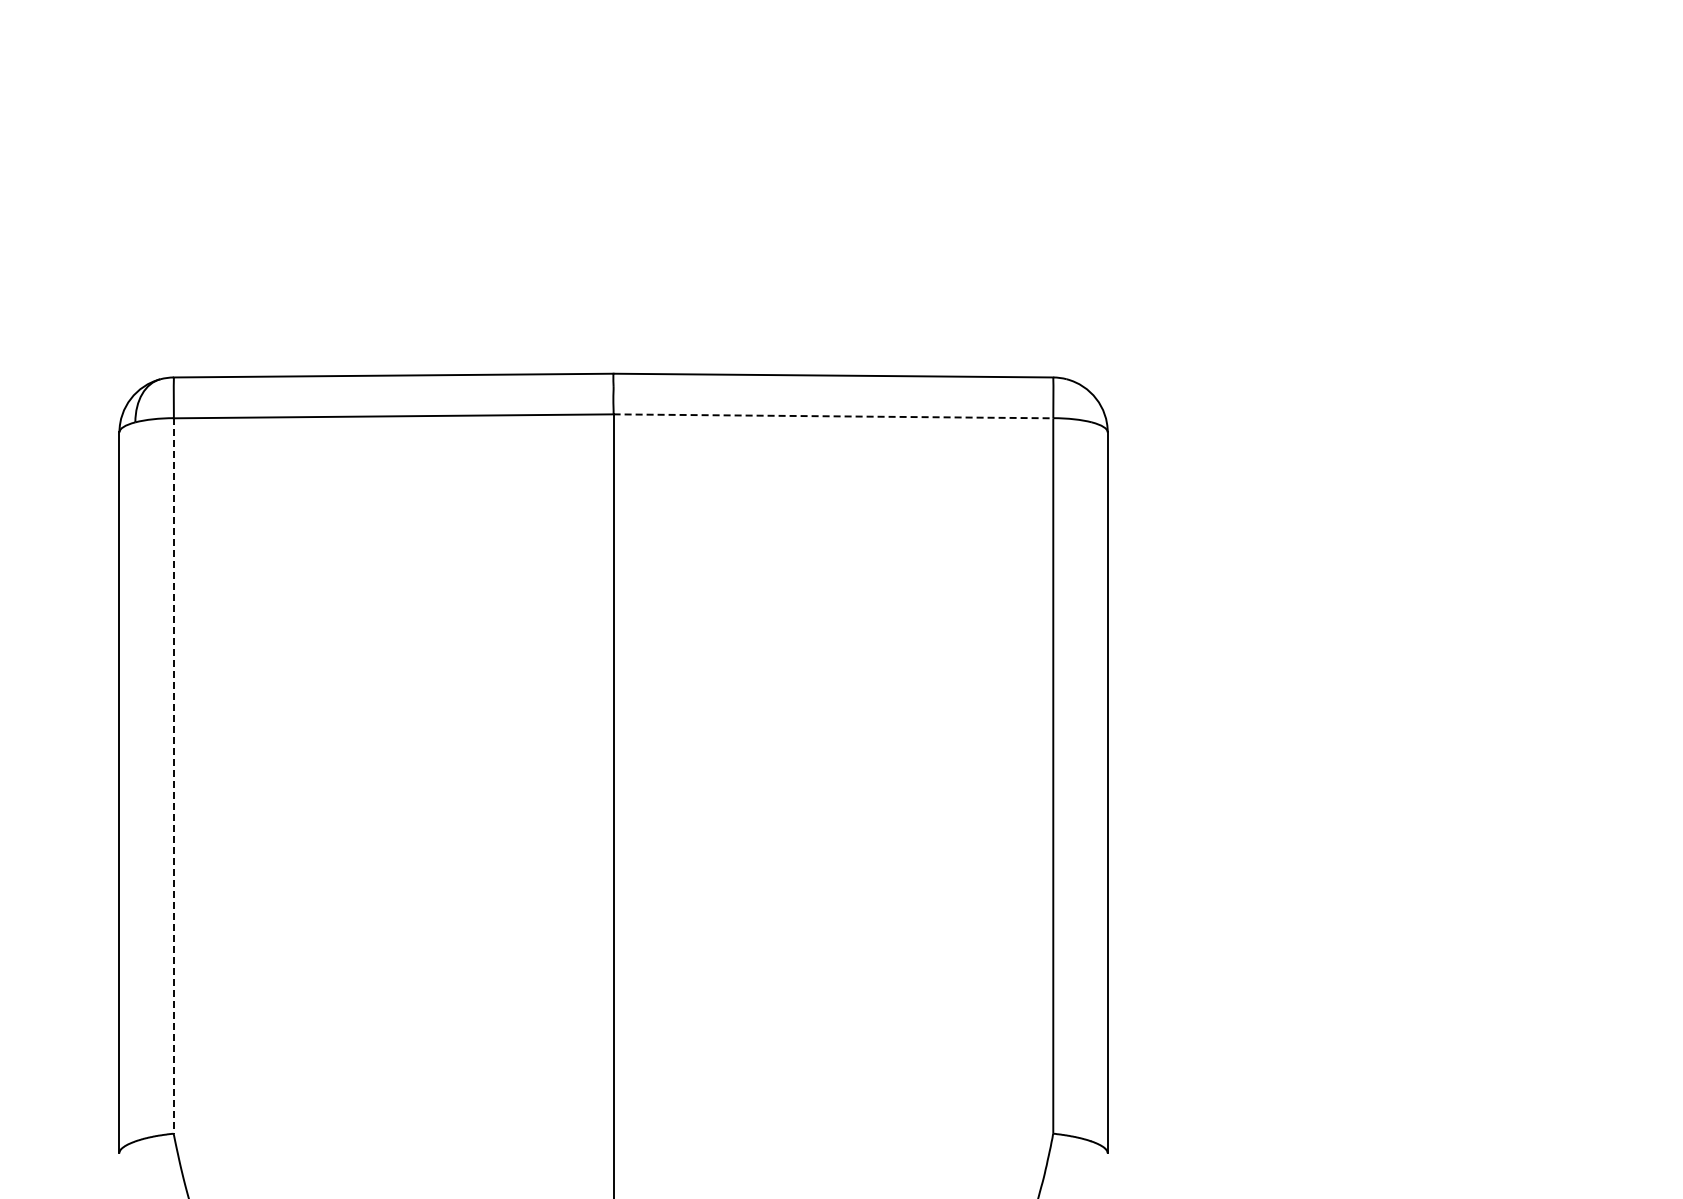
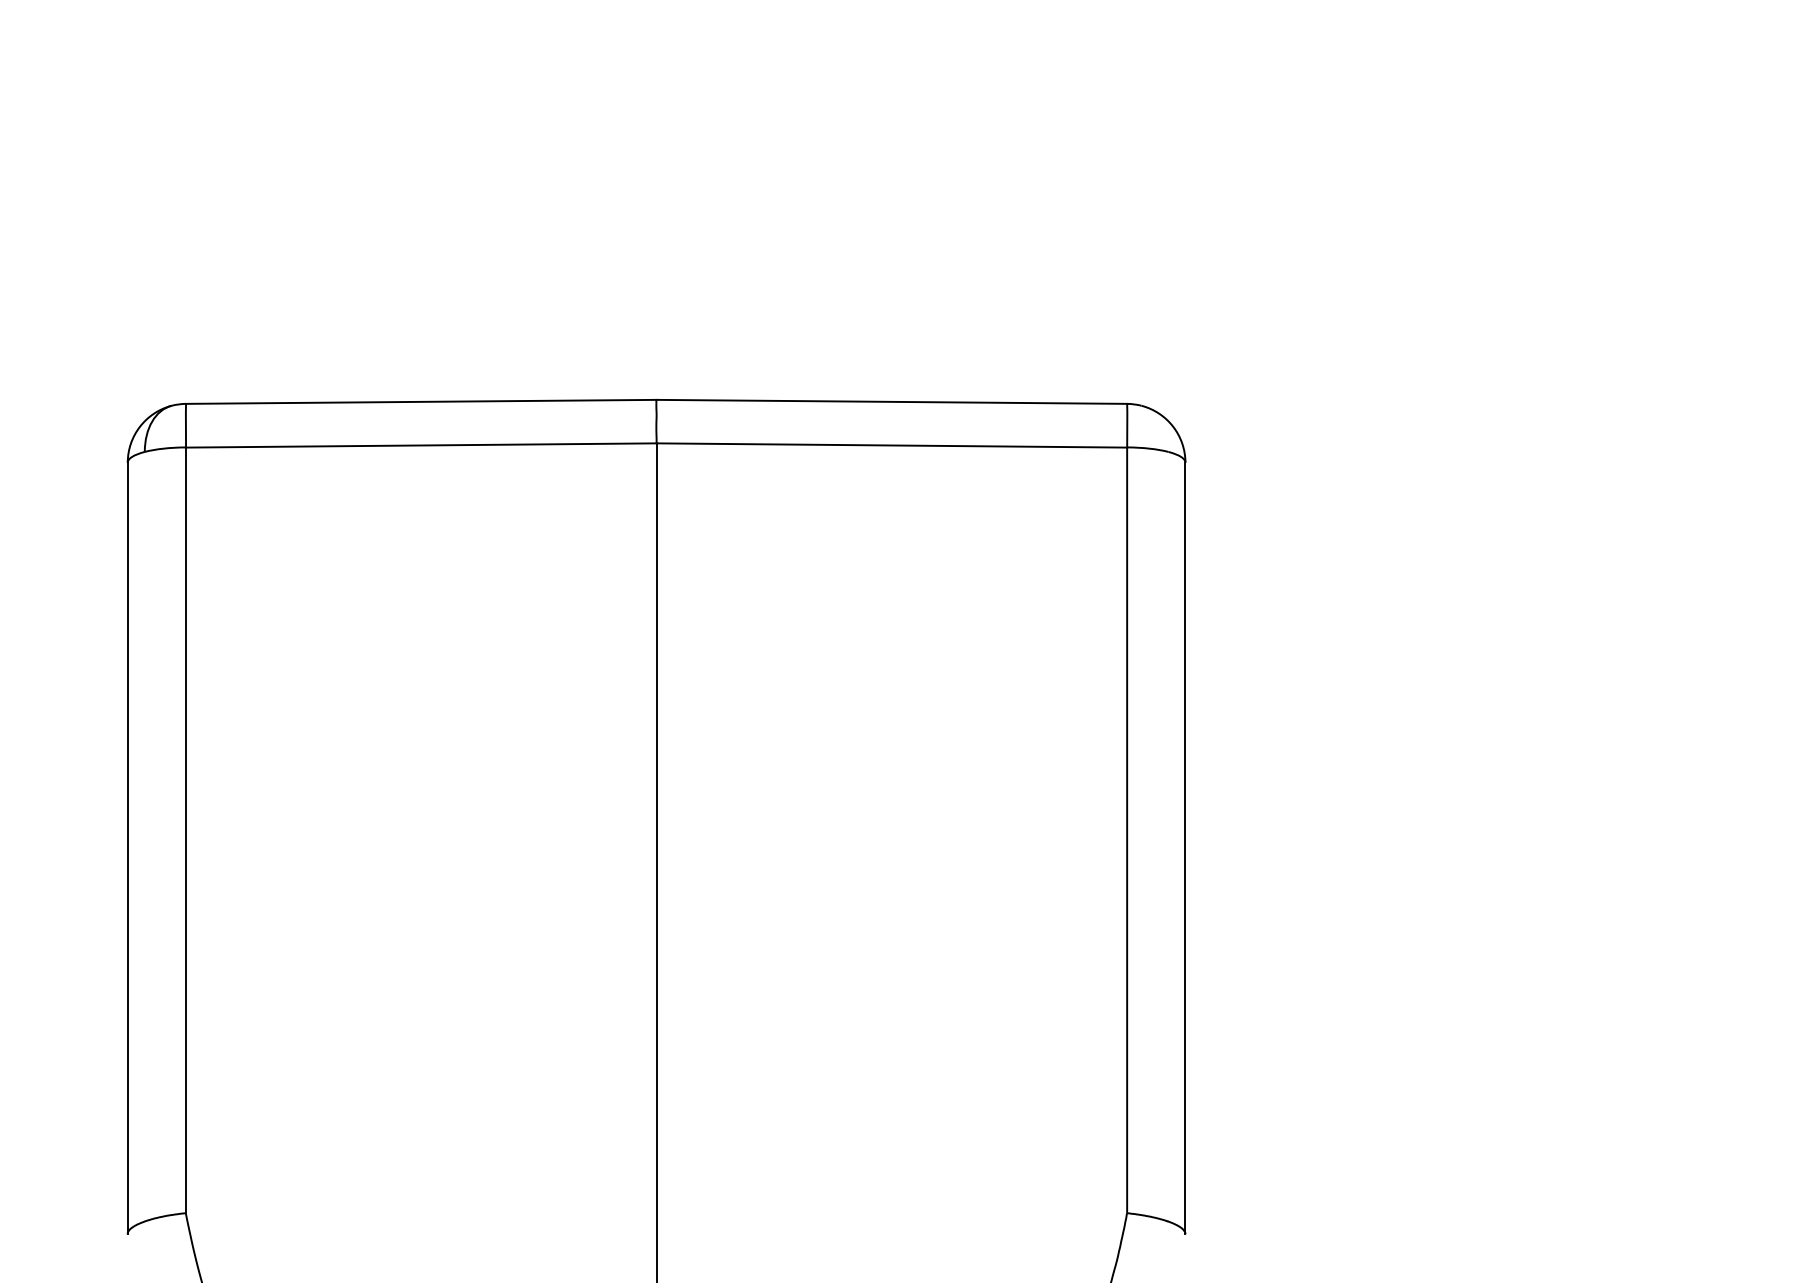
line: (833, 416) -> (891, 445), dashed -> solid
line: (173, 776) -> (185, 830), dashed -> solid

